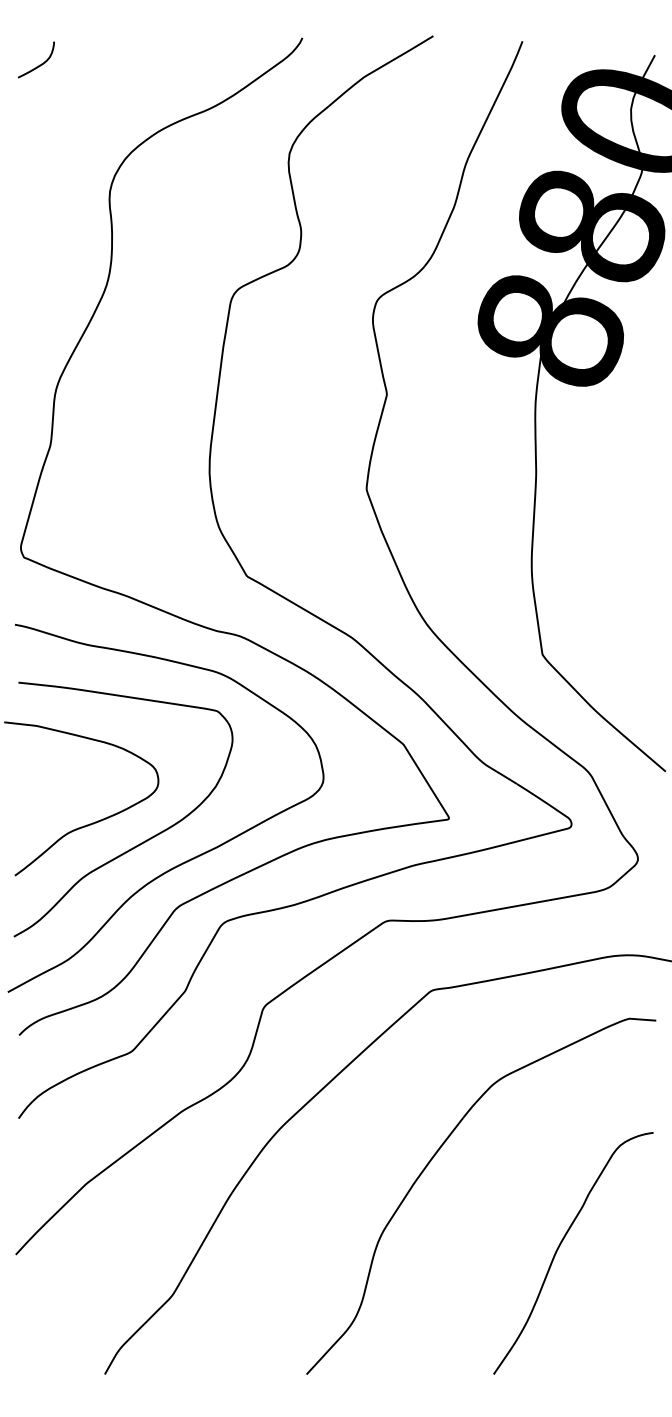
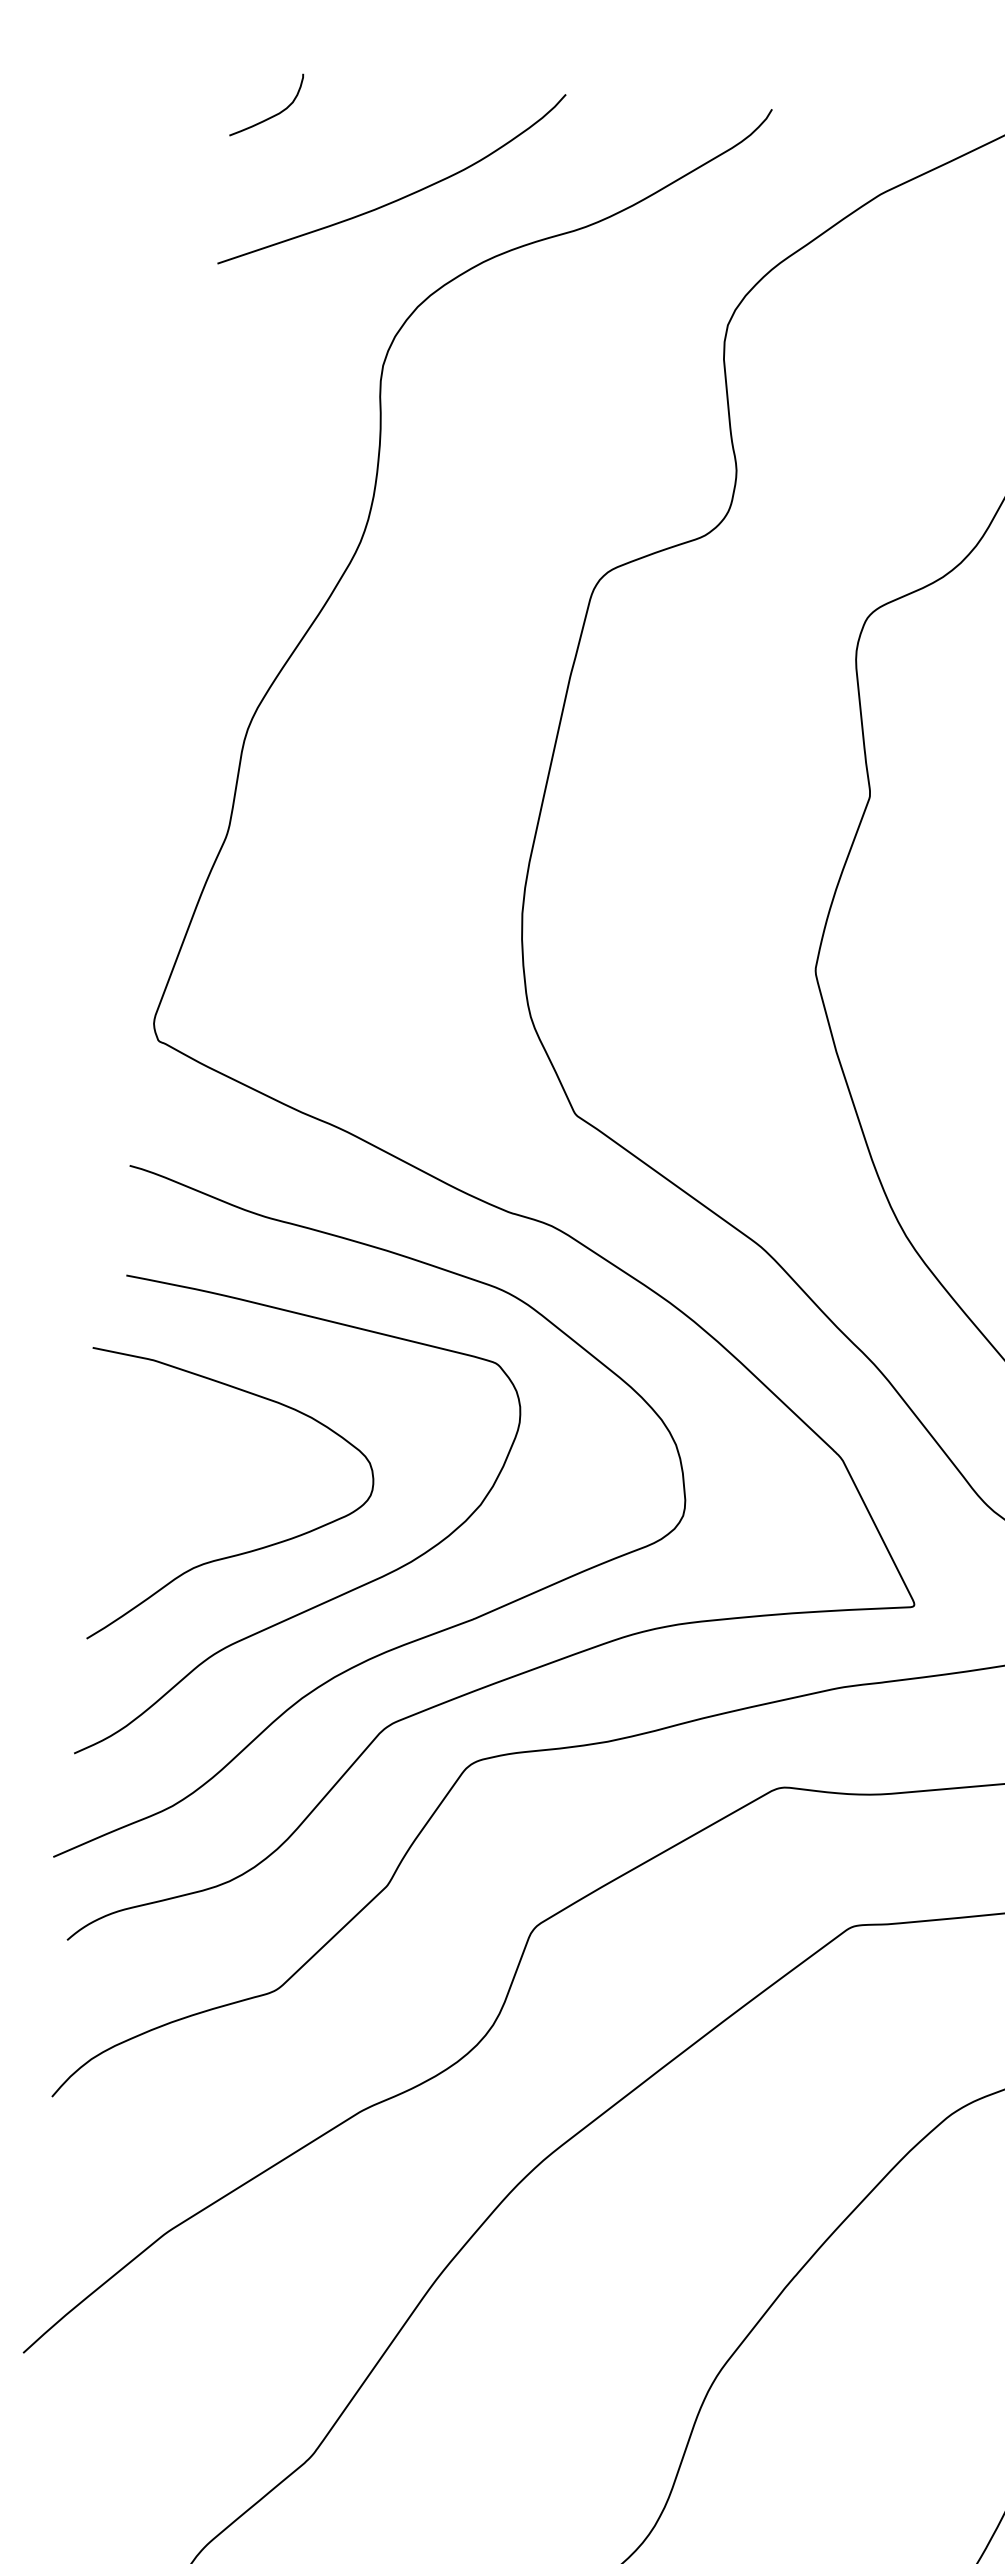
curve: (109, 102) -> (397, 197), added

